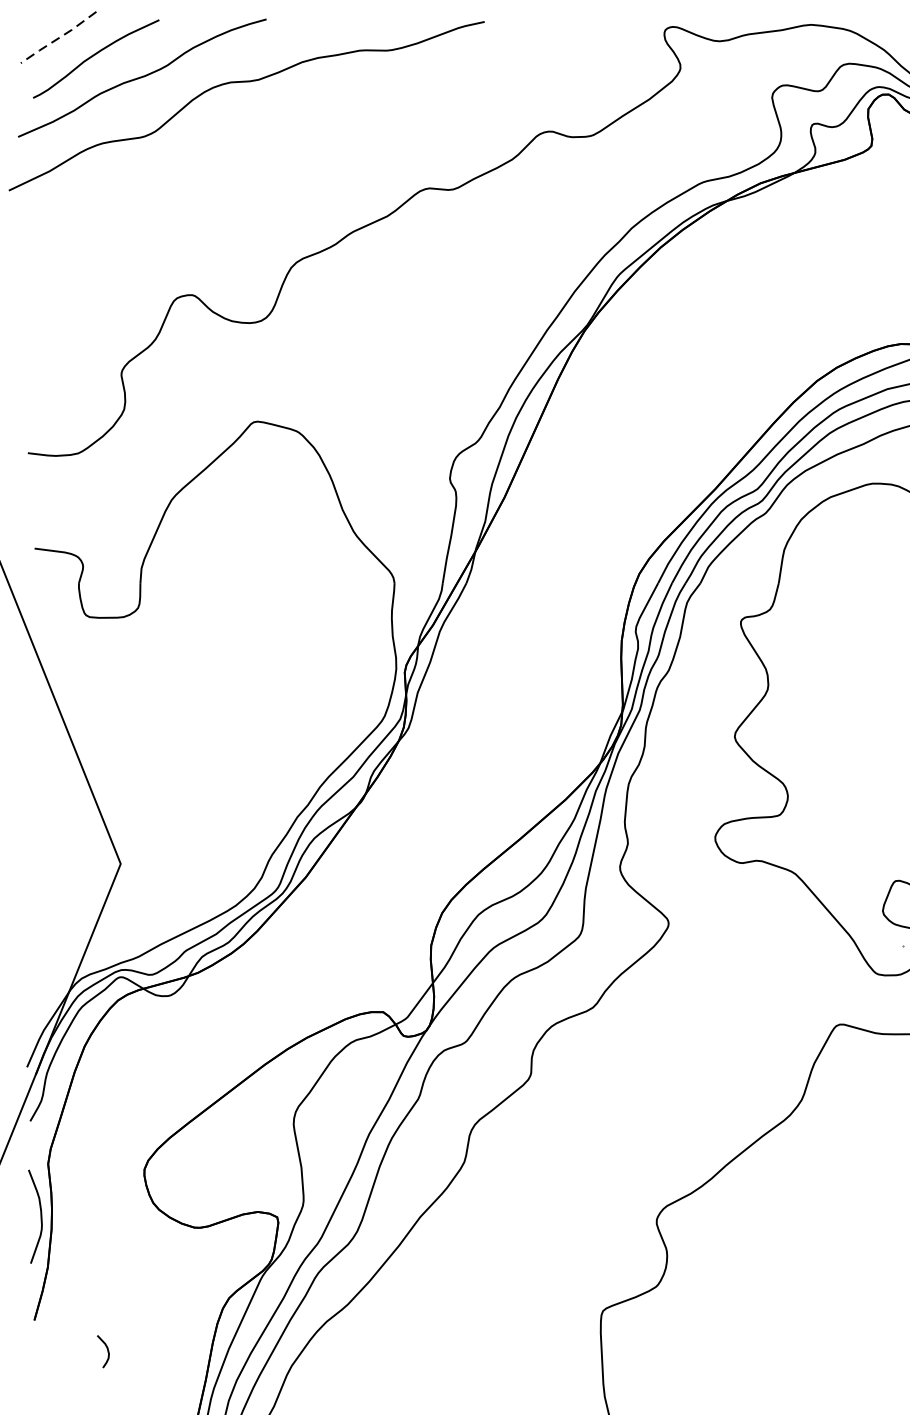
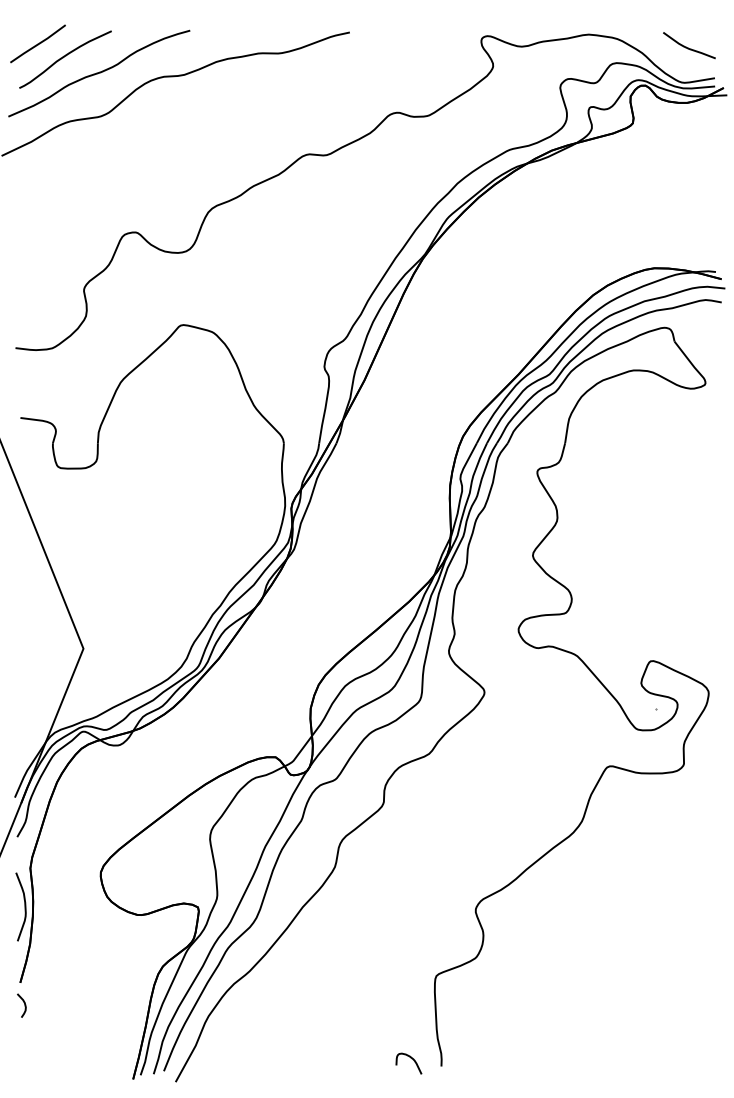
line: (57, 38) -> (37, 44), dashed -> solid
curve: (107, 1351) -> (24, 1005), moved

